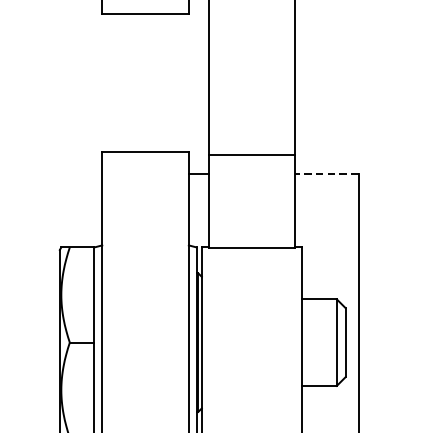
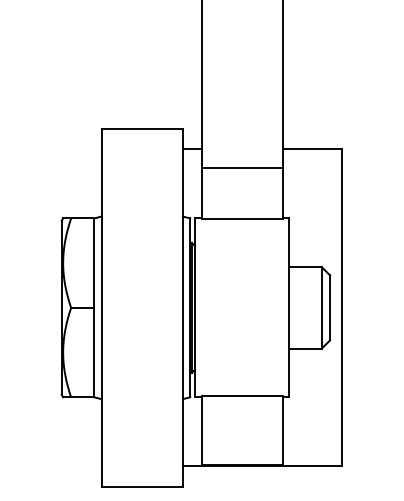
line: (251, 154) -> (241, 167), moved
line: (326, 173) -> (312, 149), dashed -> solid

